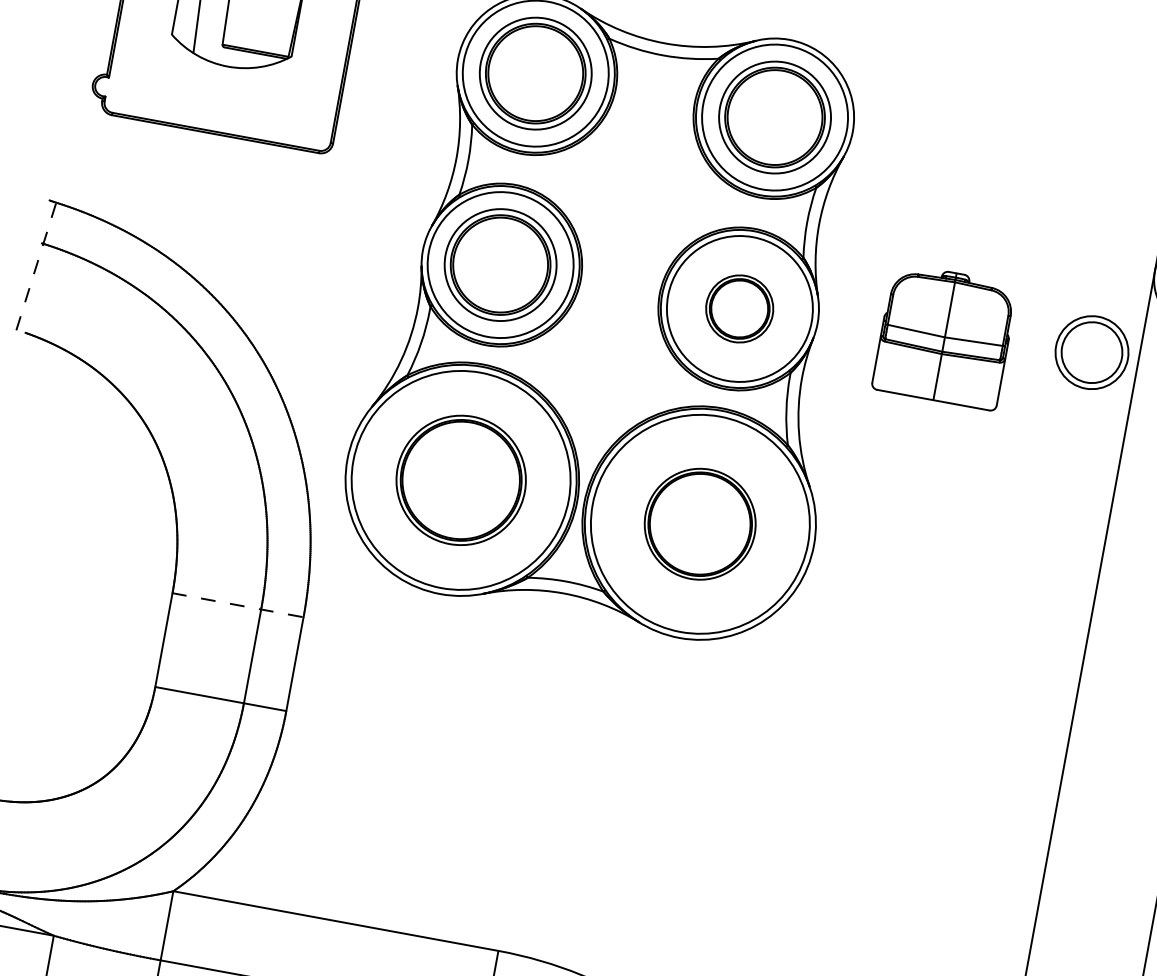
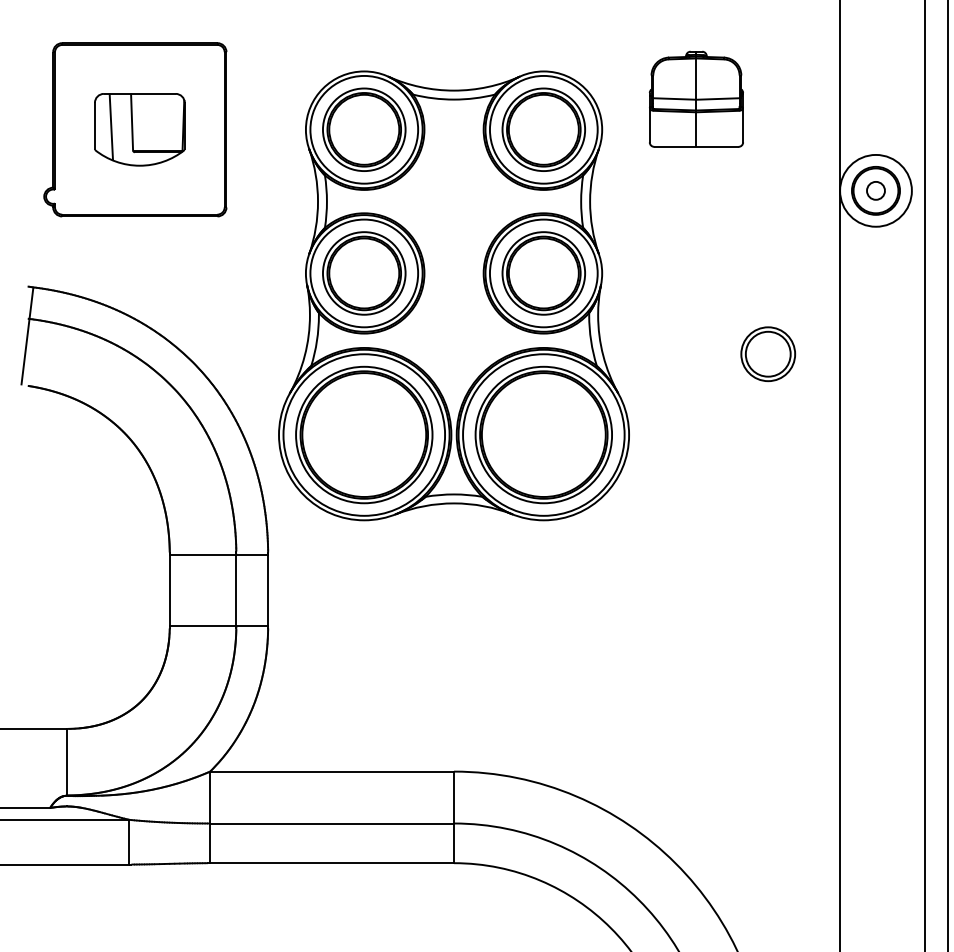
line: (36, 266) -> (27, 336), dashed -> solid
part: (739, 308) -> (543, 273), size x1.67
part: (943, 335) -> (695, 98), moved
part: (1092, 353) -> (768, 354), moved
part: (461, 479) -> (364, 434), size x1.43
part: (700, 523) -> (543, 434), size x1.67
line: (237, 605) -> (218, 555), dashed -> solid

